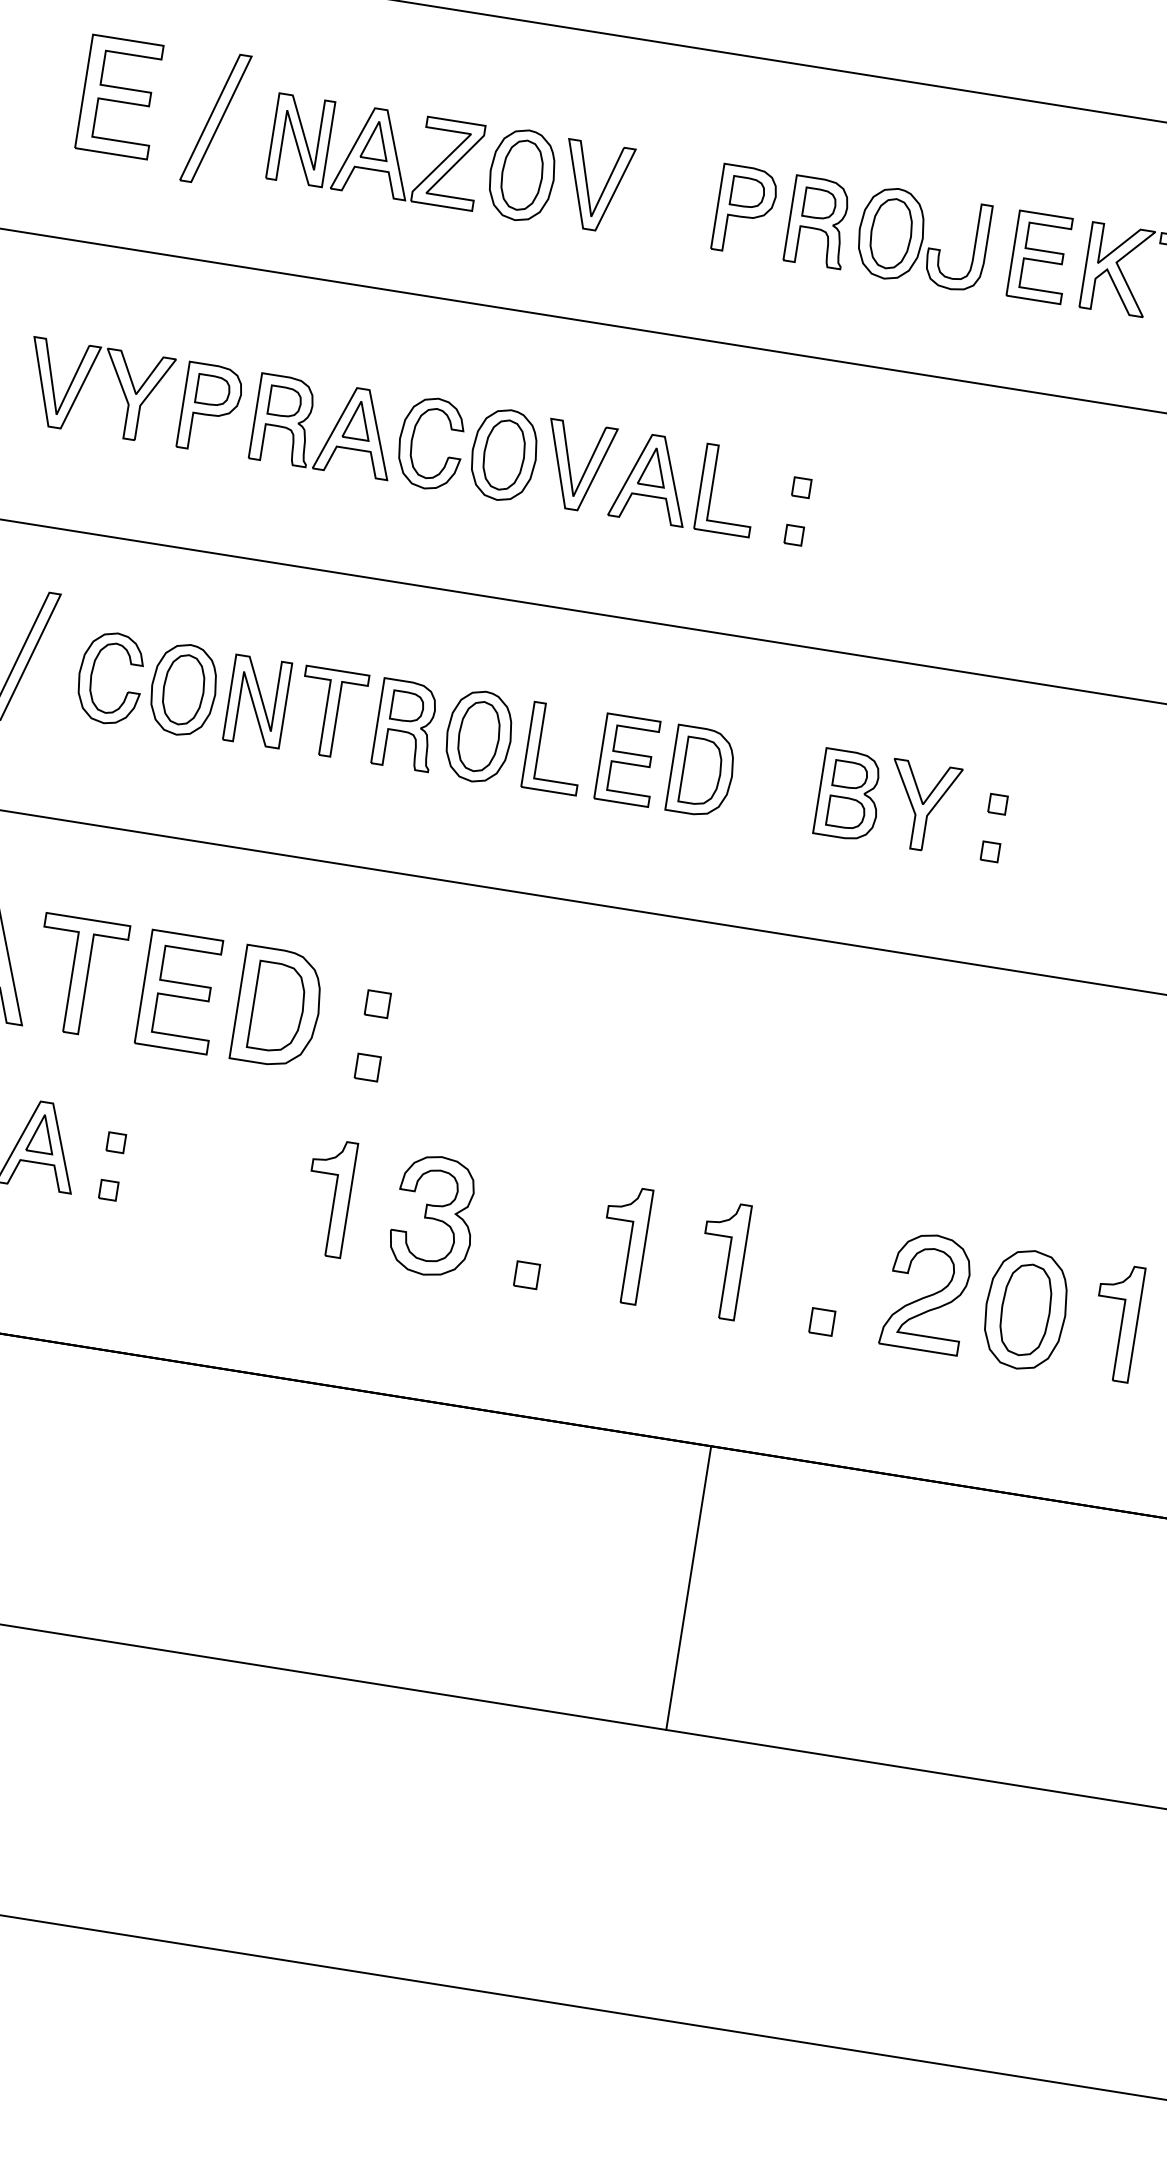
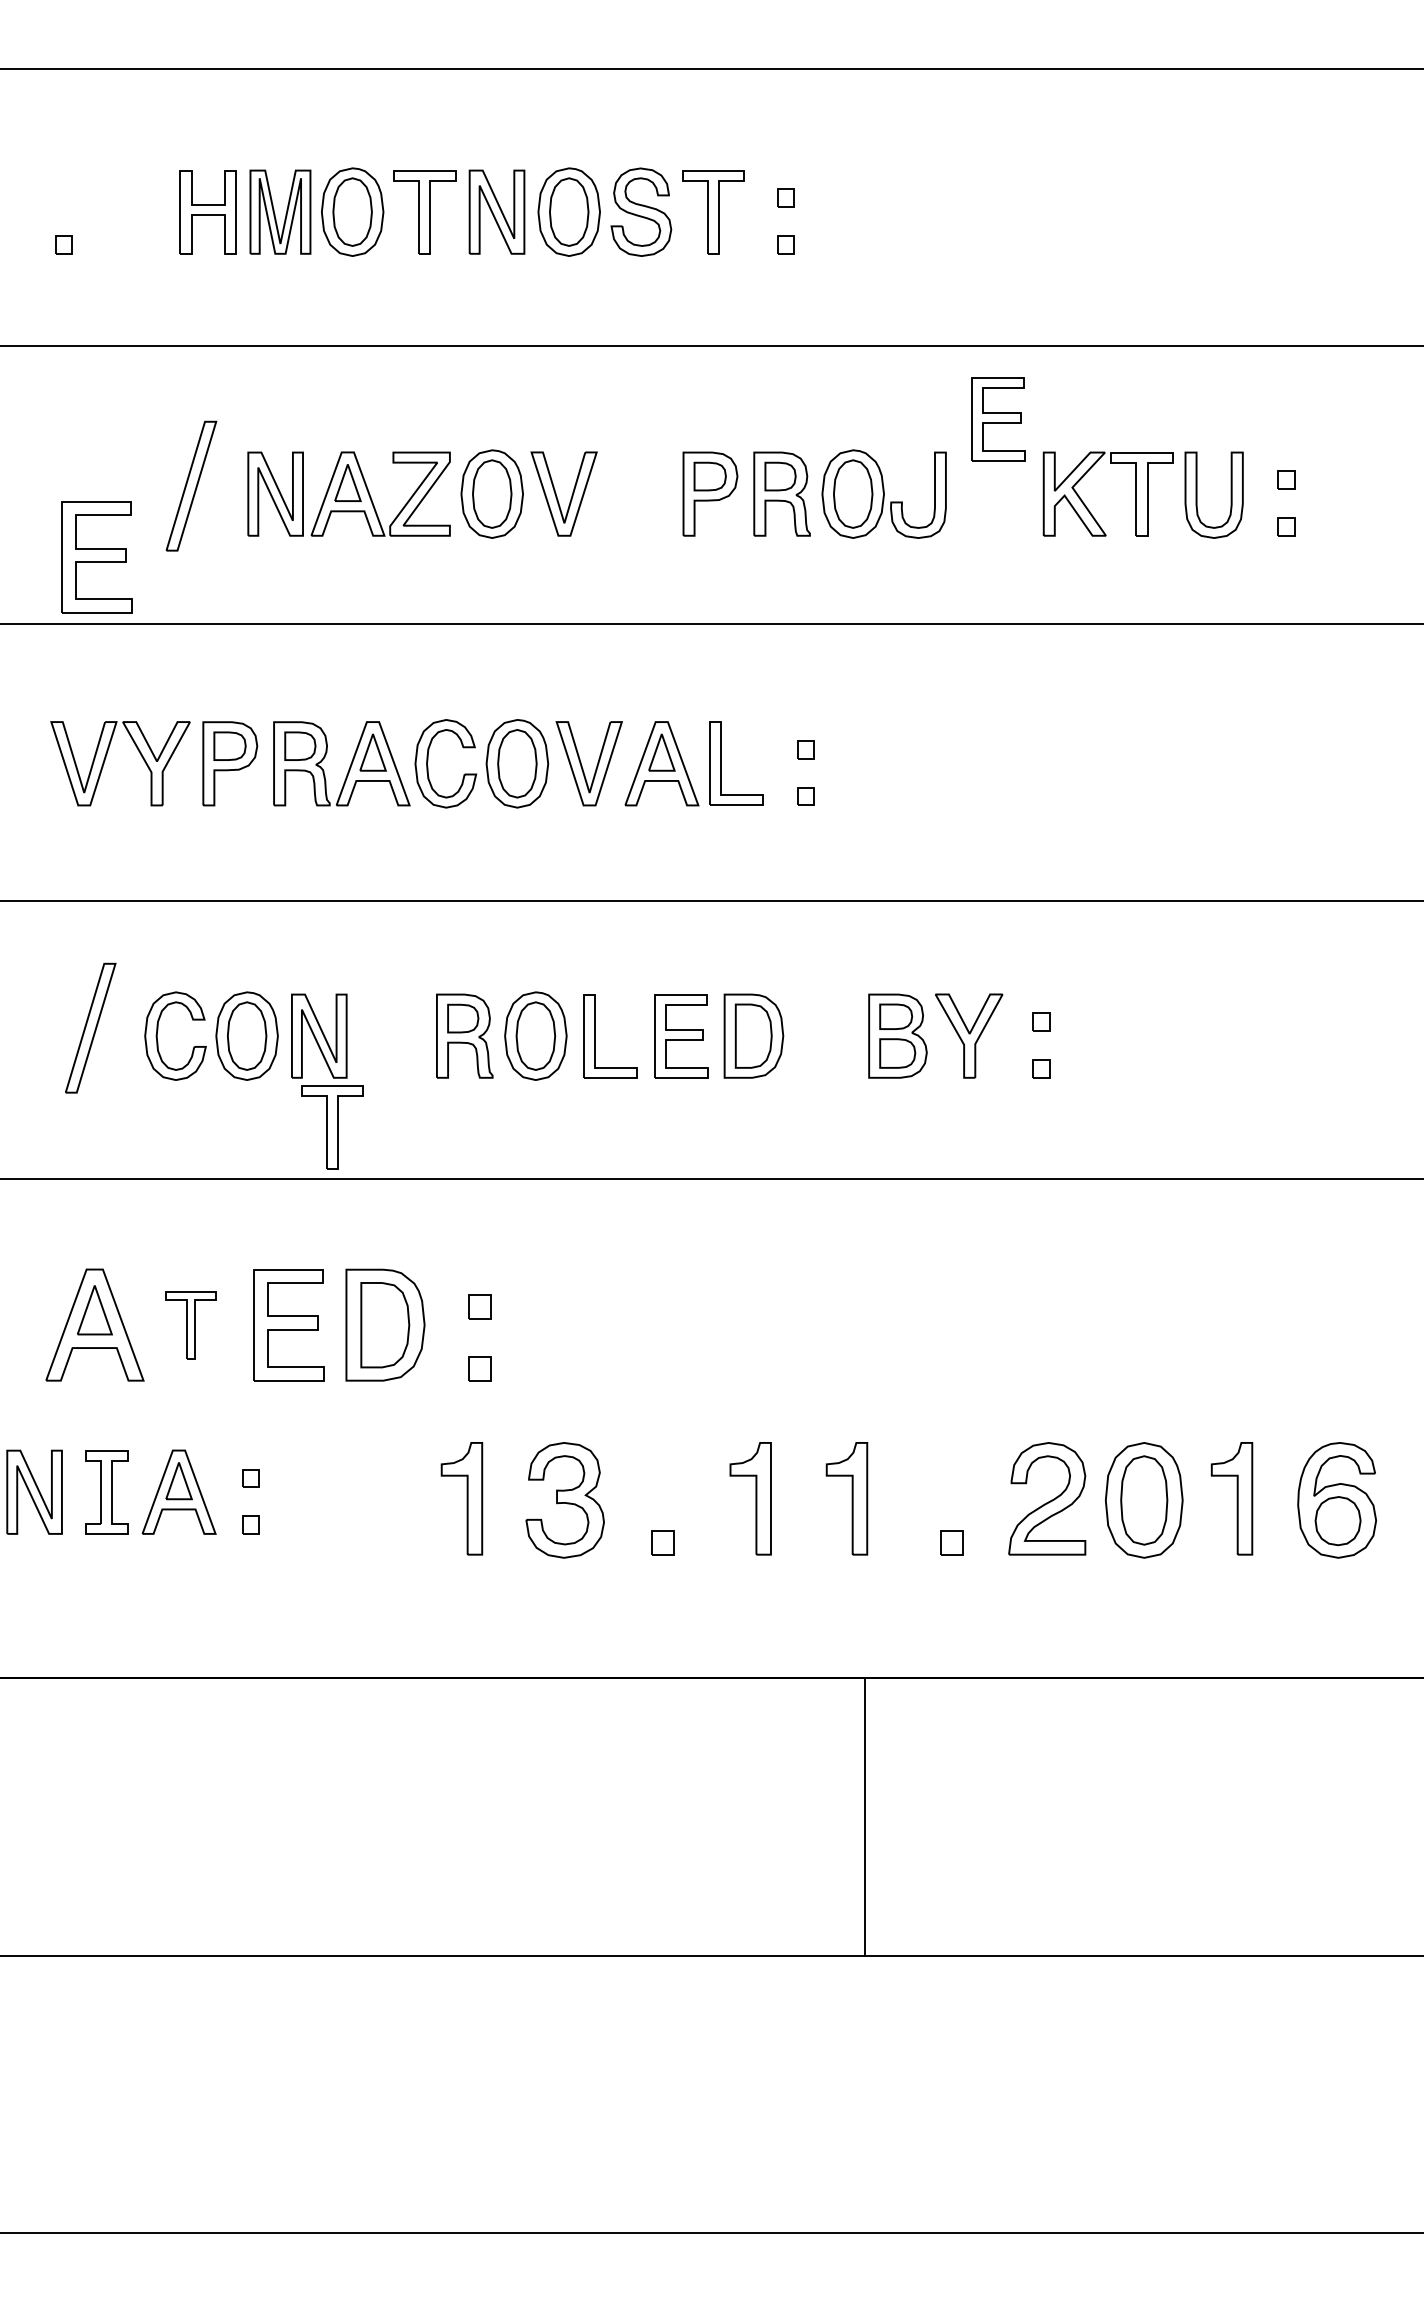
part: (119, 97) -> (96, 557), moved
part: (1039, 257) -> (998, 419), moved
part: (331, 713) -> (332, 1127), moved
part: (78, 976) -> (190, 1325), size x0.6

